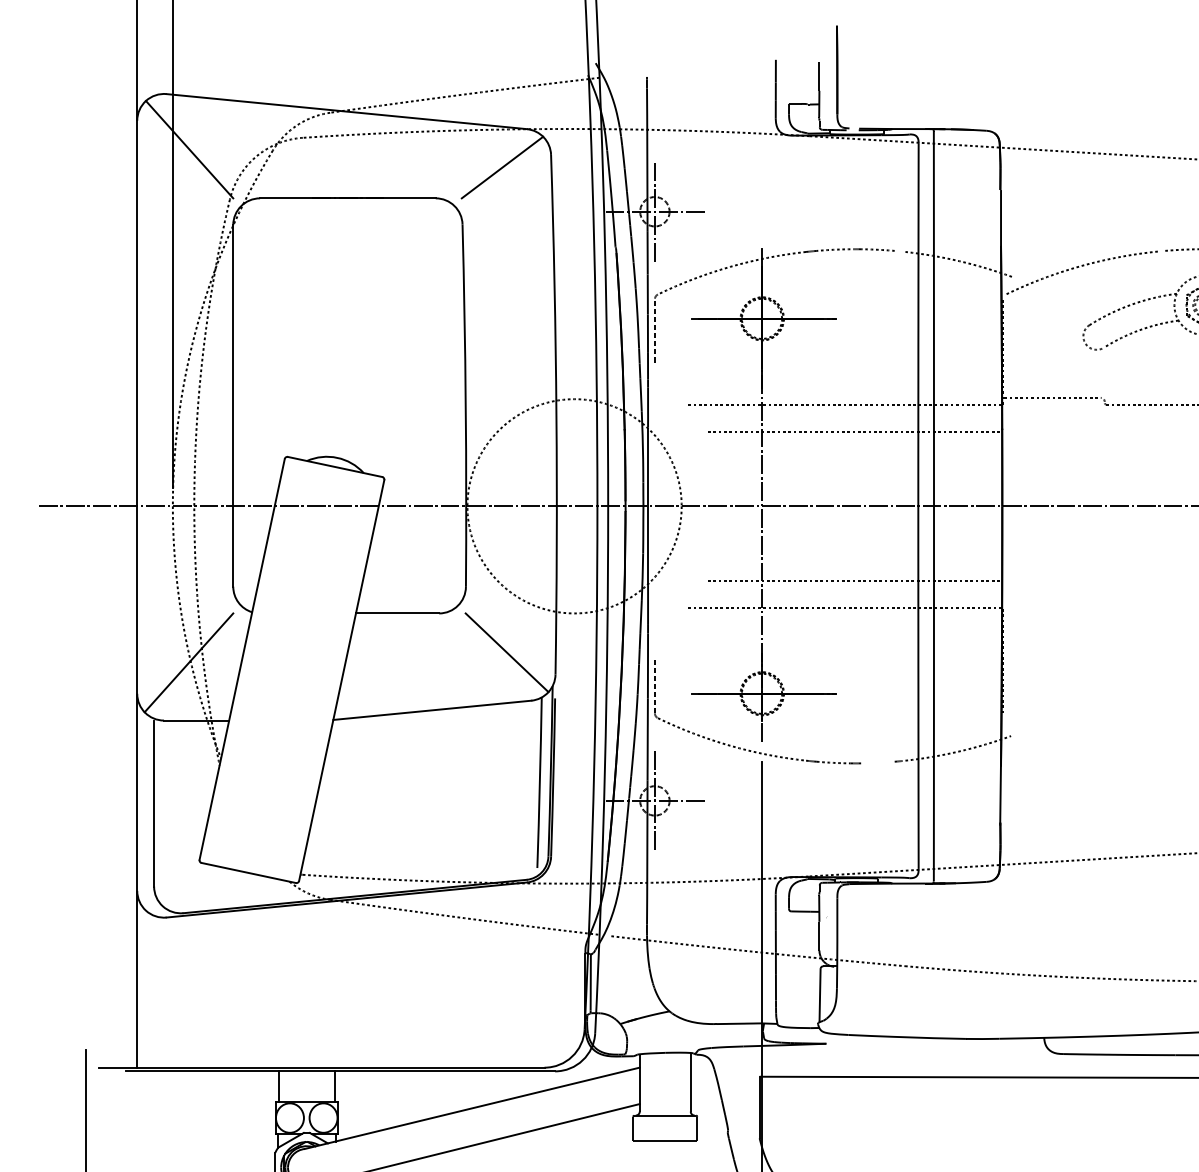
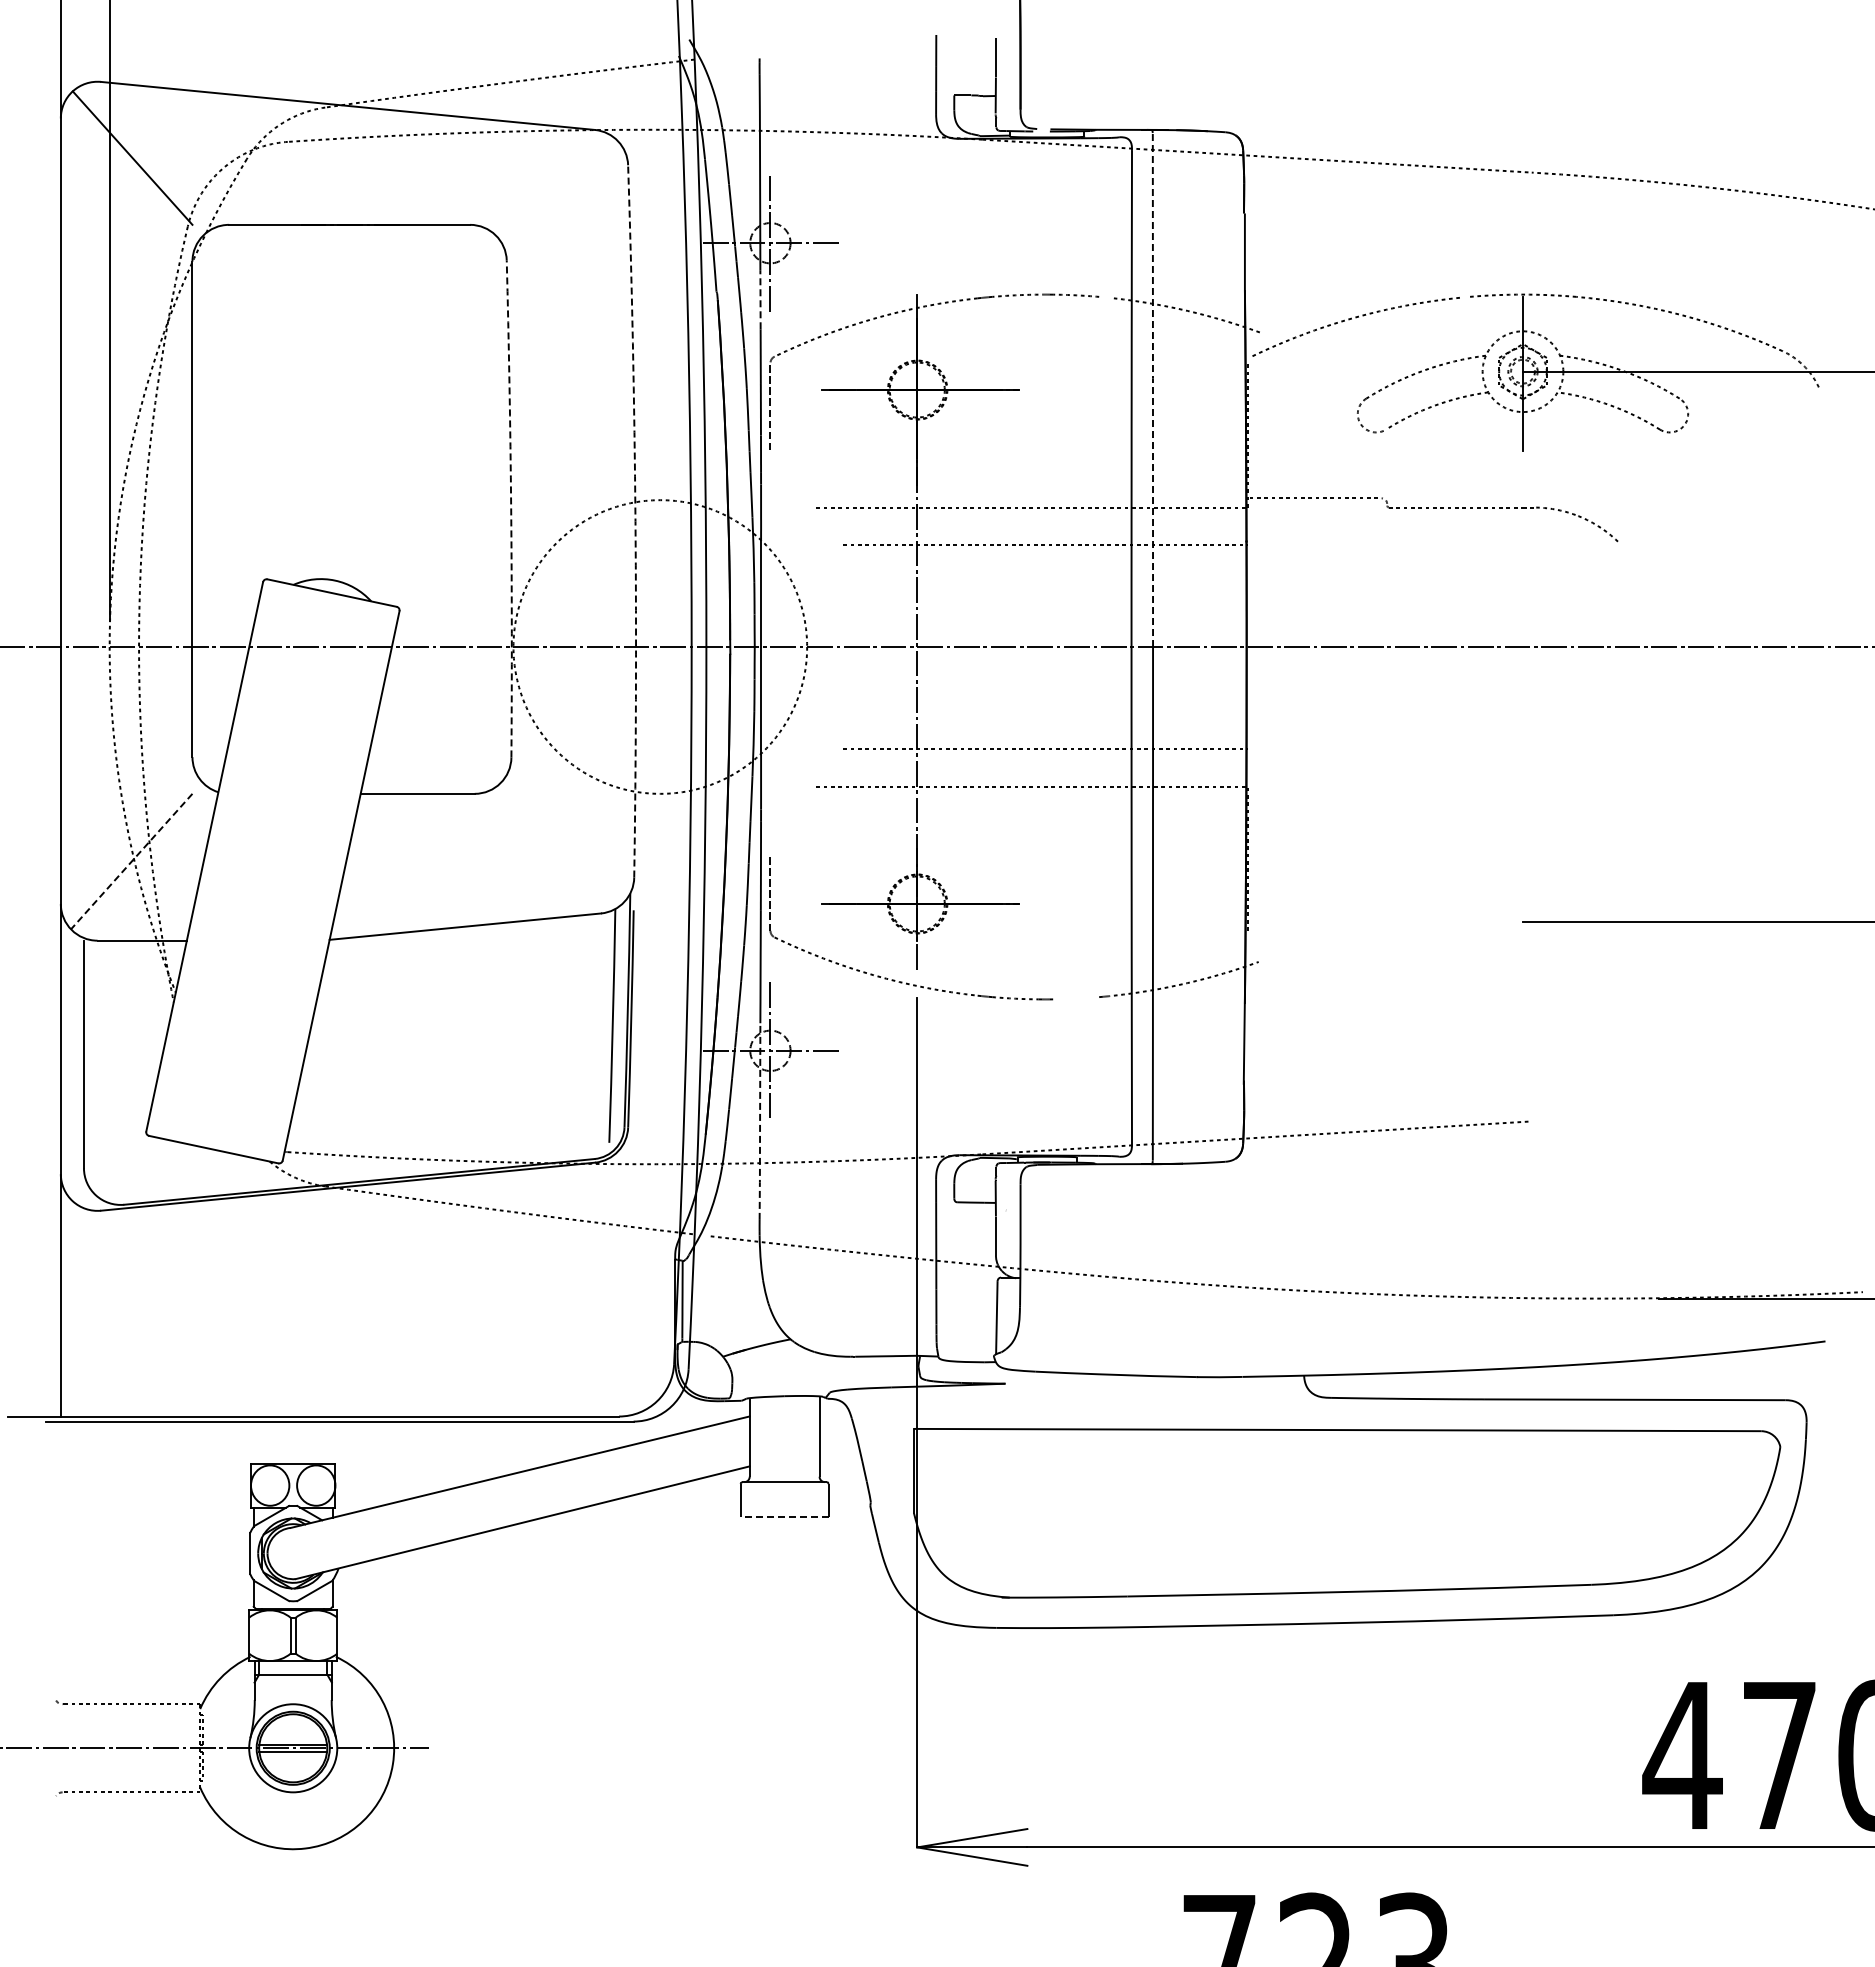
line: (502, 167) -> (561, 182), removed
line: (647, 252) -> (760, 299), solid -> dashed
line: (933, 318) -> (1152, 389), solid -> dashed
arc: (466, 405) -> (511, 508), solid -> dashed
arc: (556, 414) -> (635, 521), solid -> dashed
line: (506, 652) -> (567, 847), removed
line: (188, 662) -> (131, 861), solid -> dashed
line: (647, 853) -> (760, 1123), solid -> dashed
line: (278, 1086) -> (254, 1442), removed
line: (334, 1086) -> (331, 1442), removed
line: (665, 1141) -> (784, 1517), solid -> dashed

